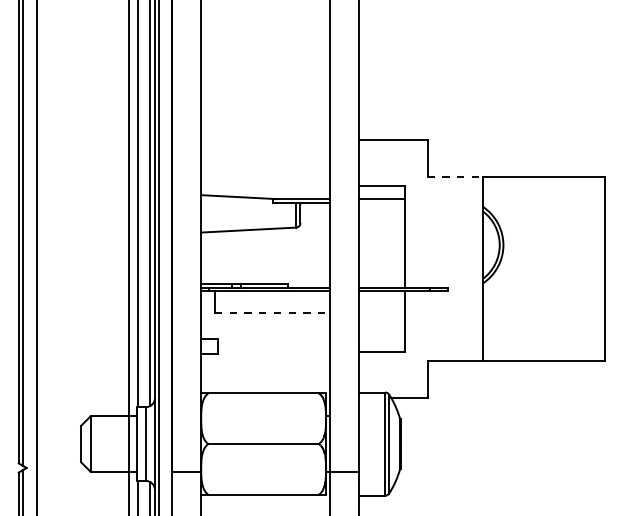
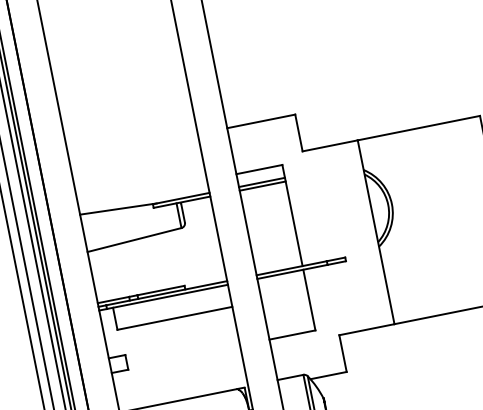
line: (455, 177) -> (330, 146), dashed -> solid
line: (382, 202) -> (262, 185), added
line: (272, 313) -> (175, 318), dashed -> solid

